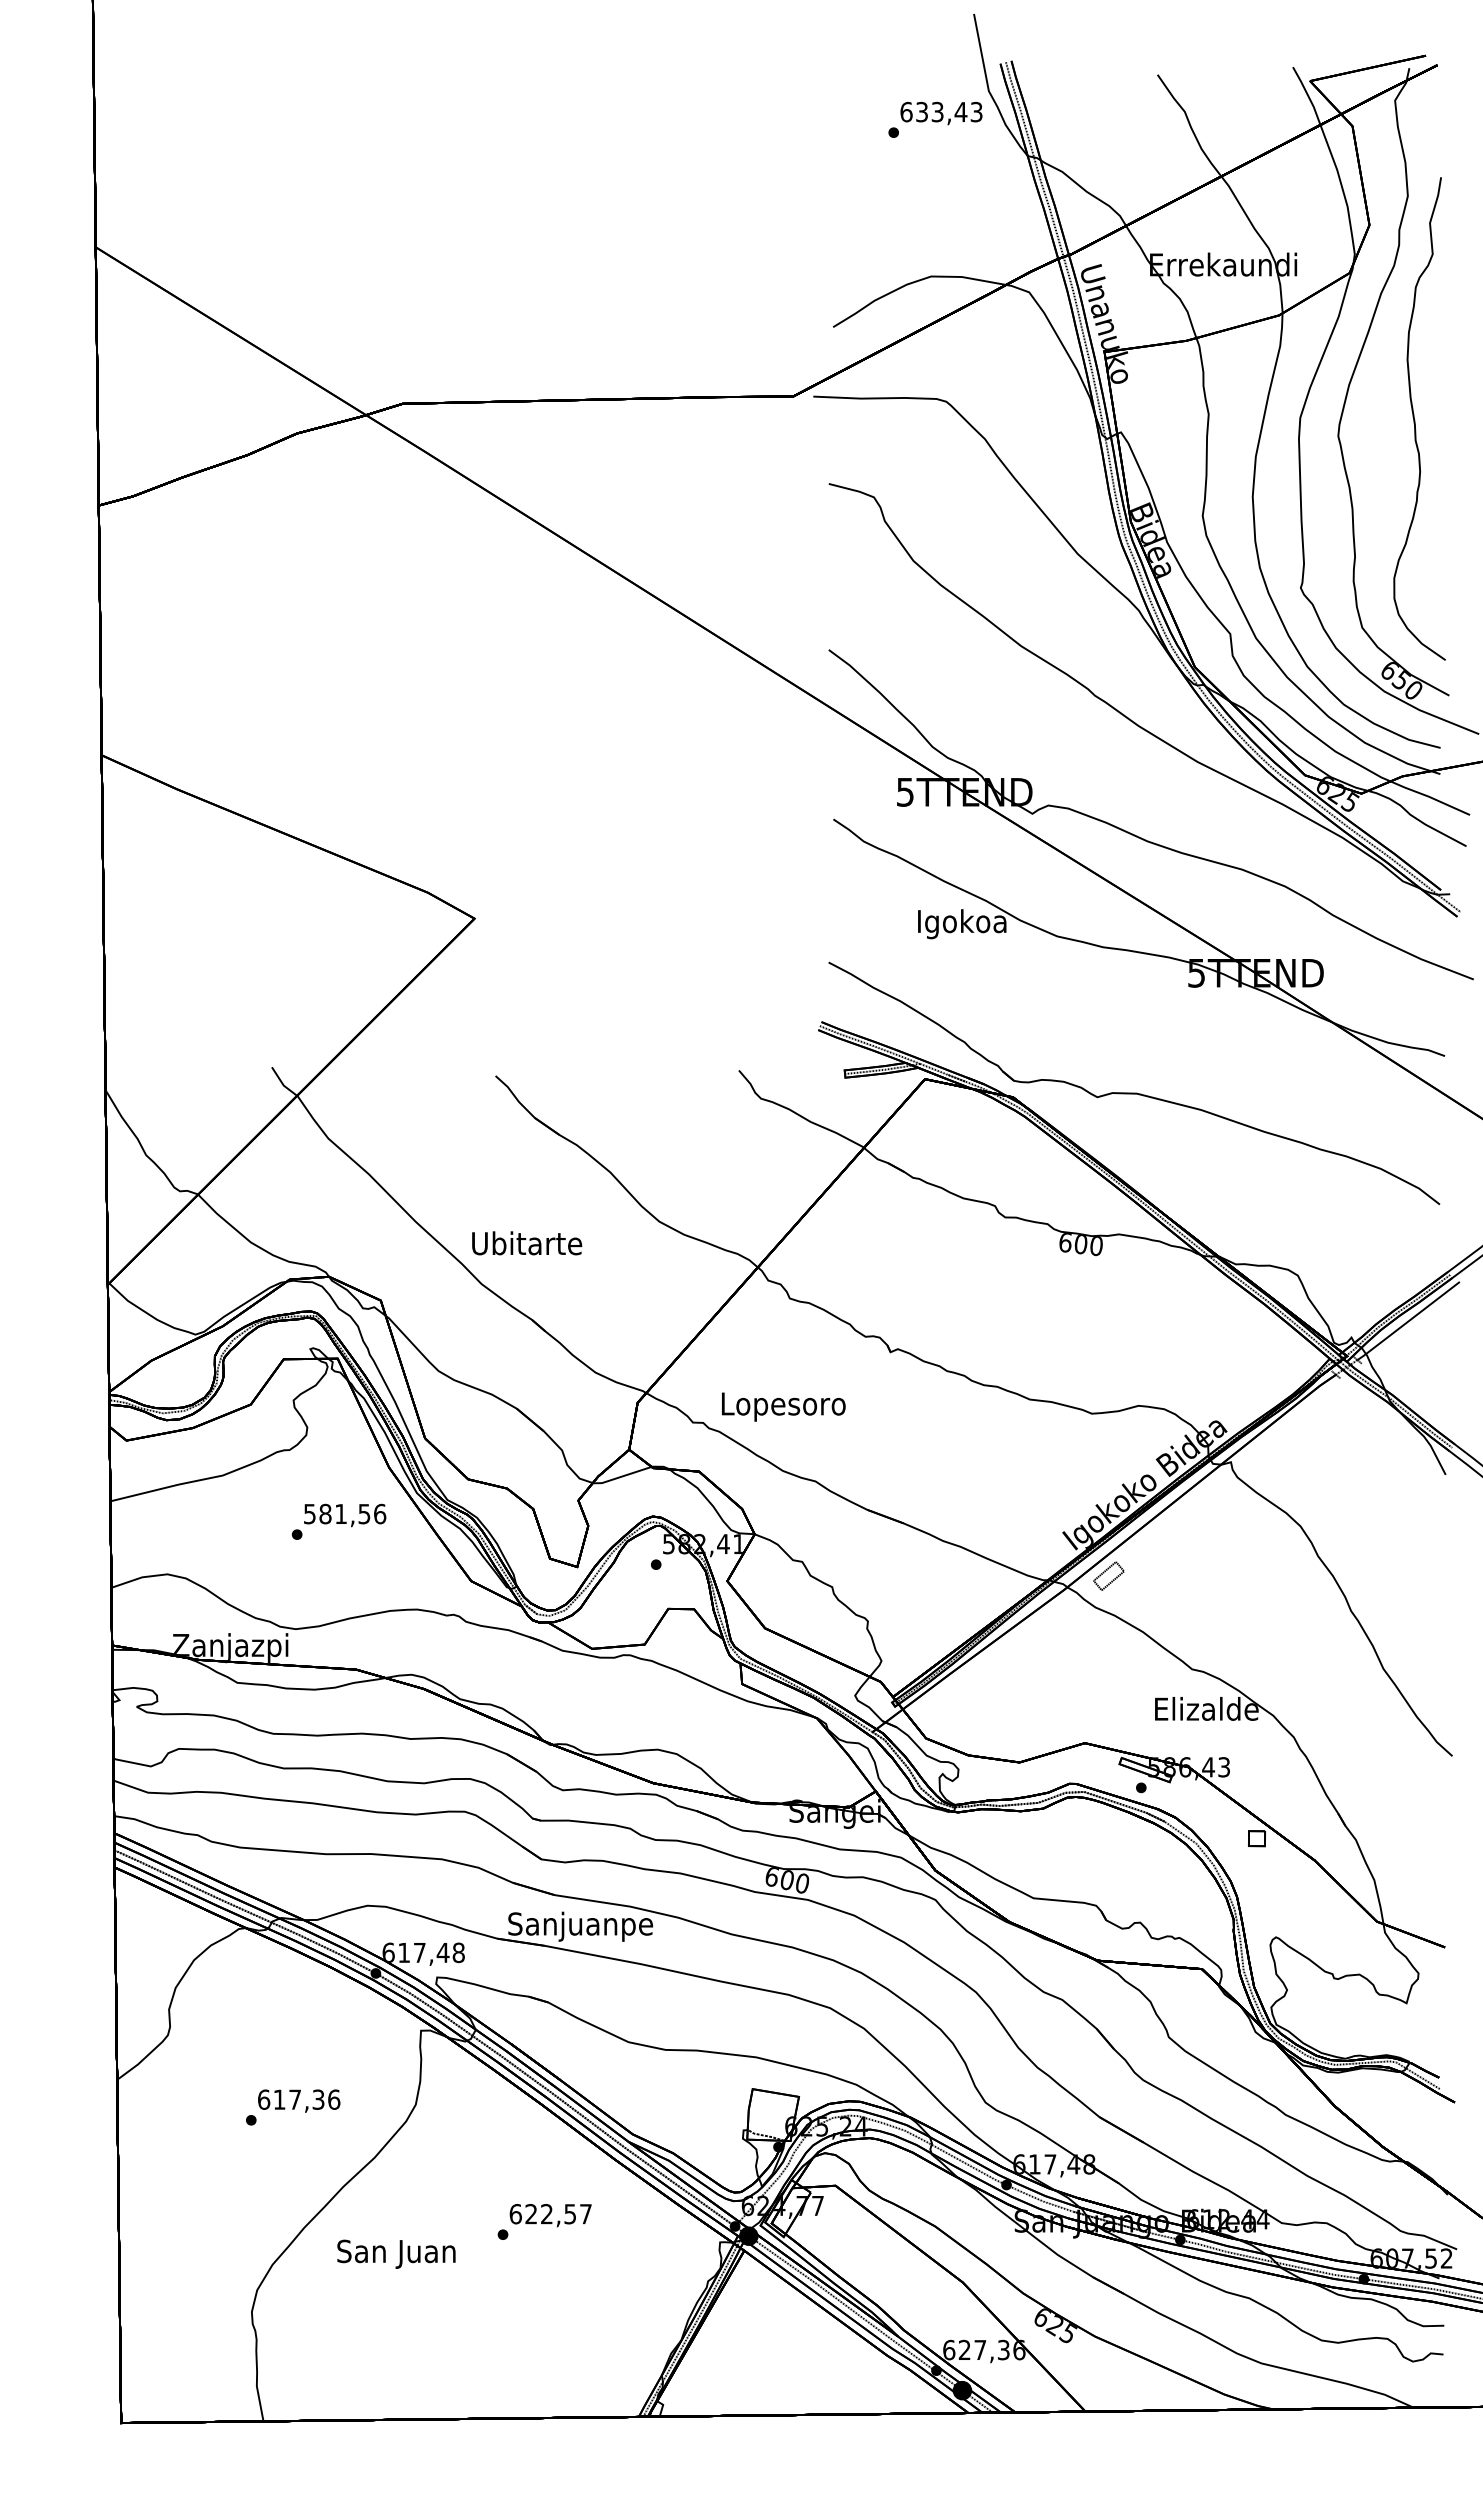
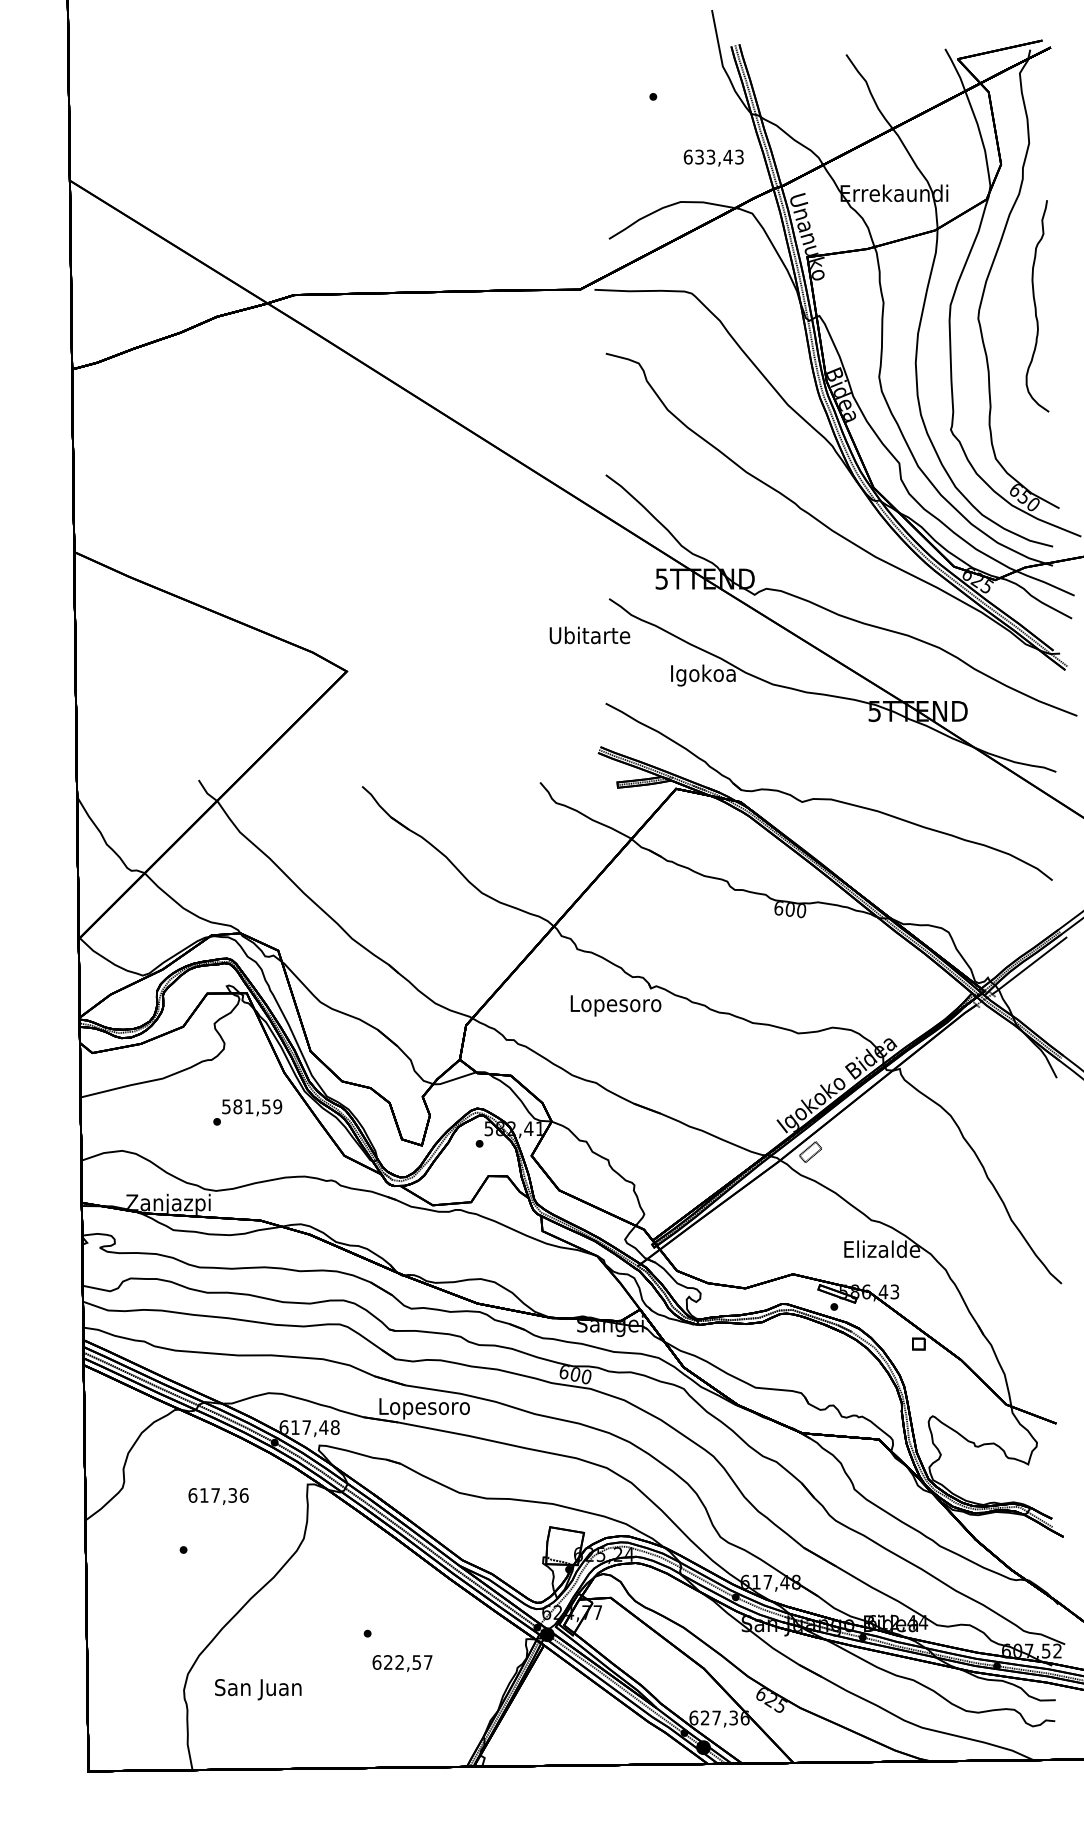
text: (941, 113) -> (713, 158), moved
part: (1419, 418) -> (1037, 305), size x0.6
text: (527, 1243) -> (590, 635), moved
text: (783, 1406) -> (615, 1005), moved
text: (379, 1513) -> (277, 1106), 581,56 -> 581,59
text: (580, 1926) -> (424, 1408), Sanjuanpe -> Lopesoro
text: (299, 2100) -> (218, 1496), moved
text: (550, 2215) -> (402, 1663), moved
text: (396, 2253) -> (258, 1689), moved

